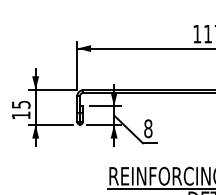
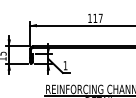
text: (148, 128) -> (65, 65), 8 -> 1

